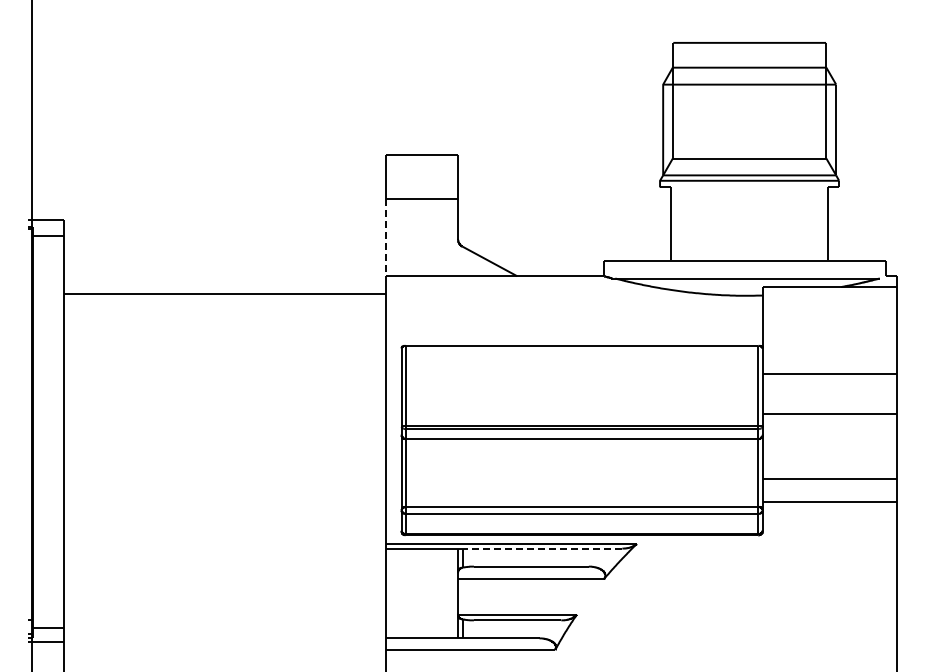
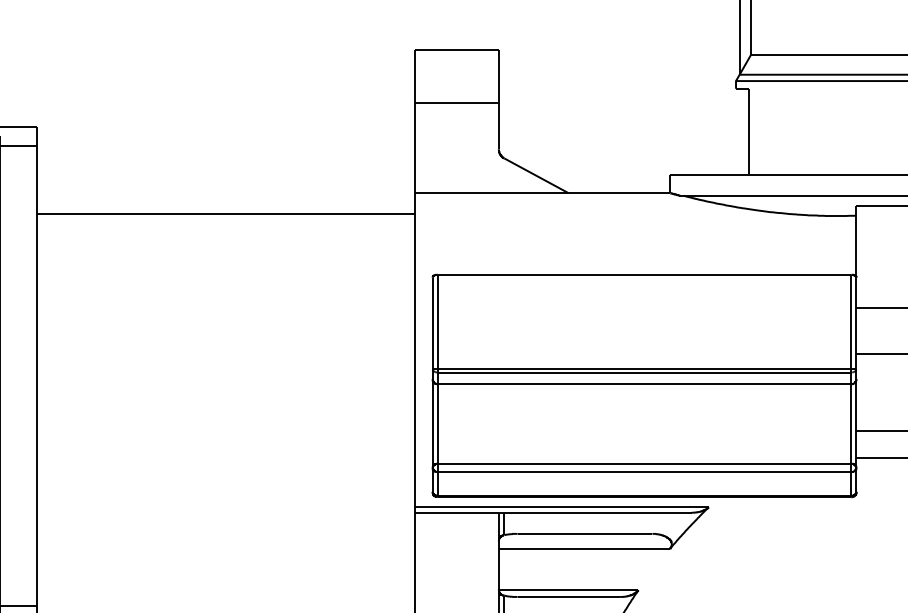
line: (386, 237) -> (414, 147), dashed -> solid
line: (542, 548) -> (598, 512), dashed -> solid

